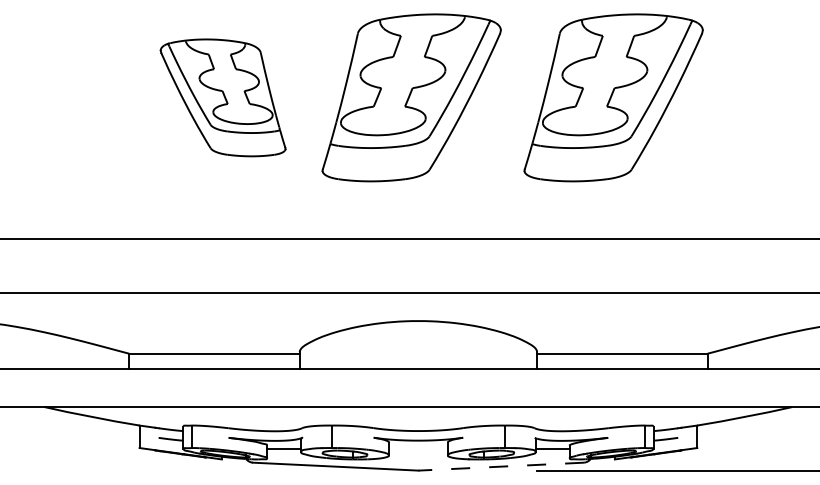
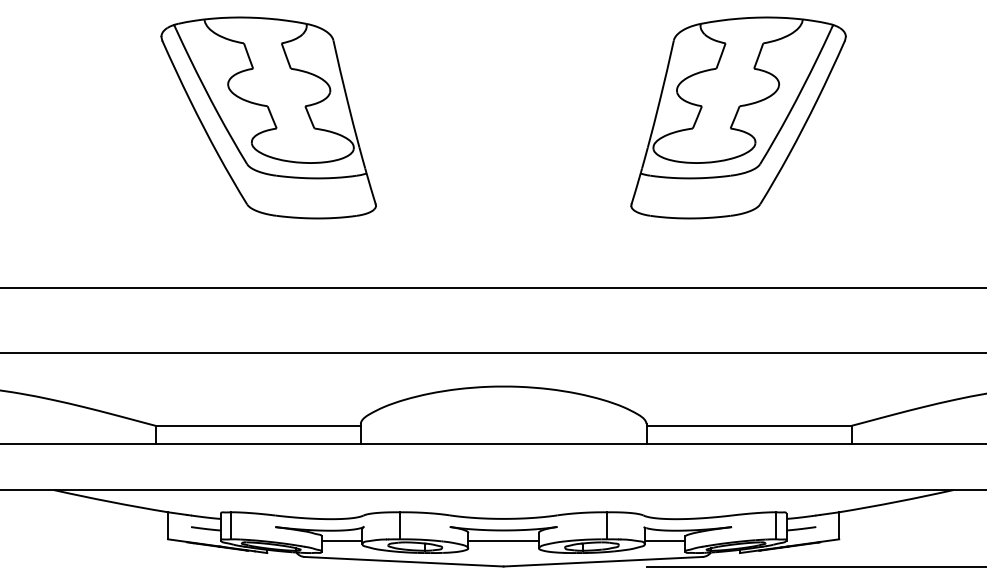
part: (223, 97) -> (268, 117), size x1.43
part: (411, 97) -> (495, 117), removed
line: (418, 449) -> (503, 540), added
line: (501, 466) -> (603, 561), dashed -> solid

